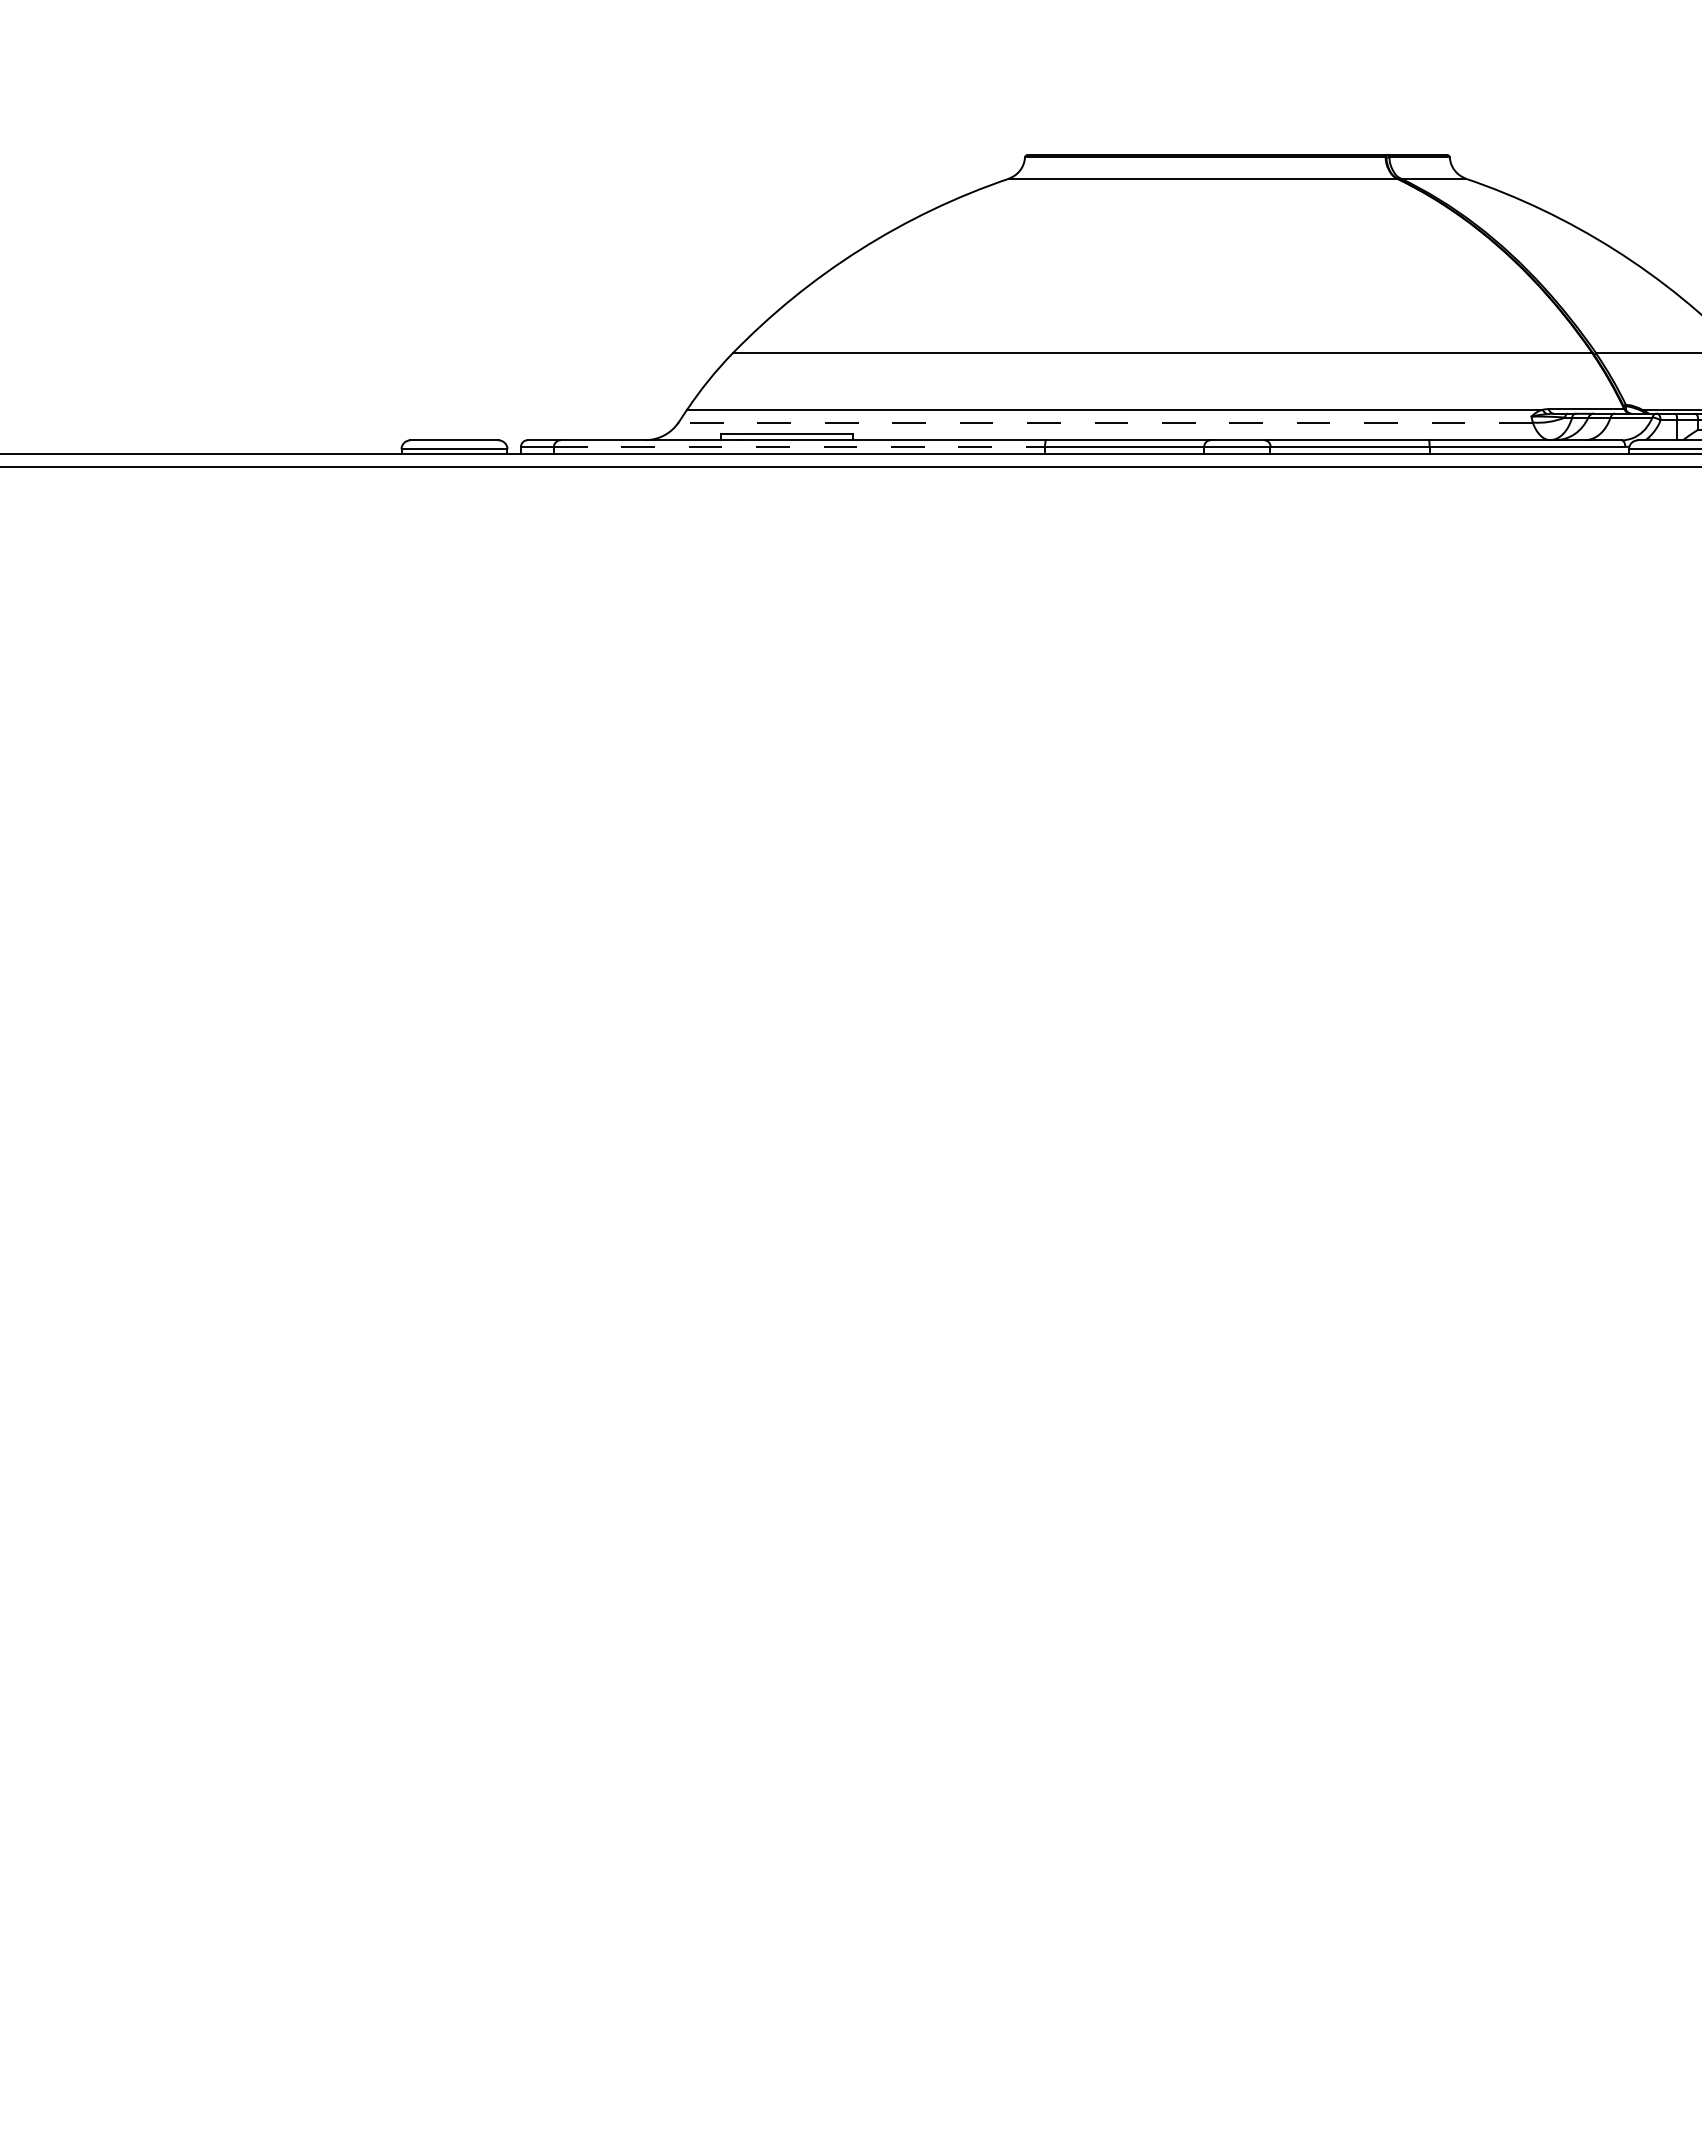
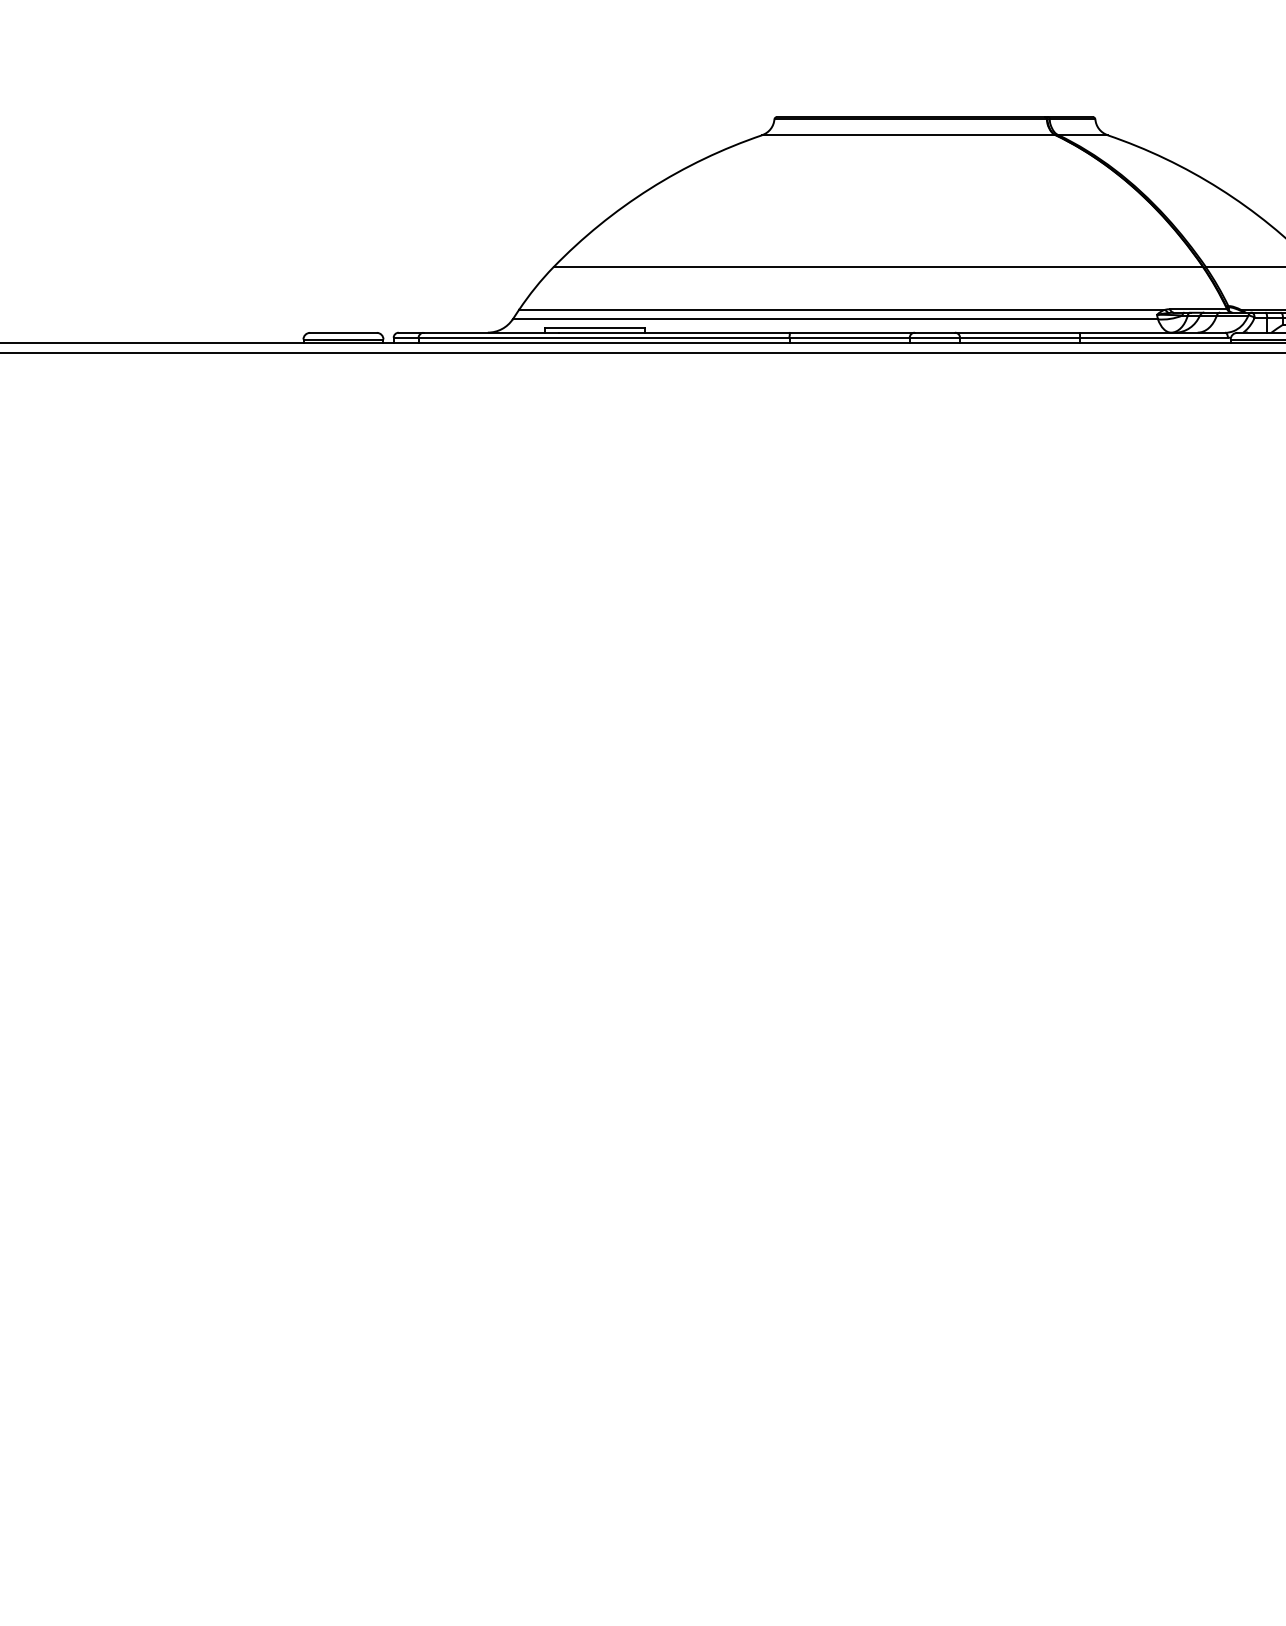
line: (1105, 422) -> (835, 319), dashed -> solid
line: (799, 446) -> (604, 337), dashed -> solid

